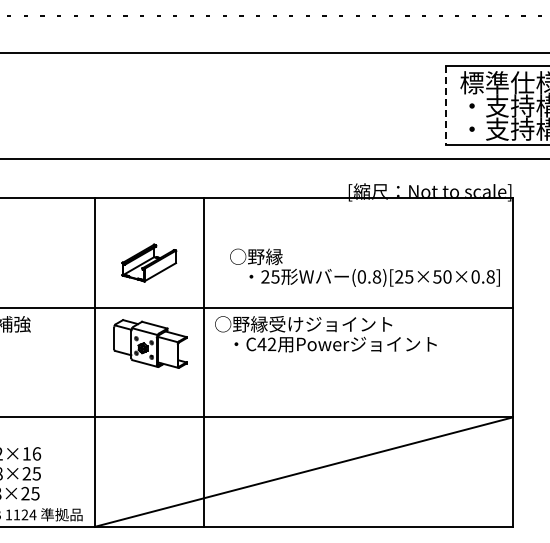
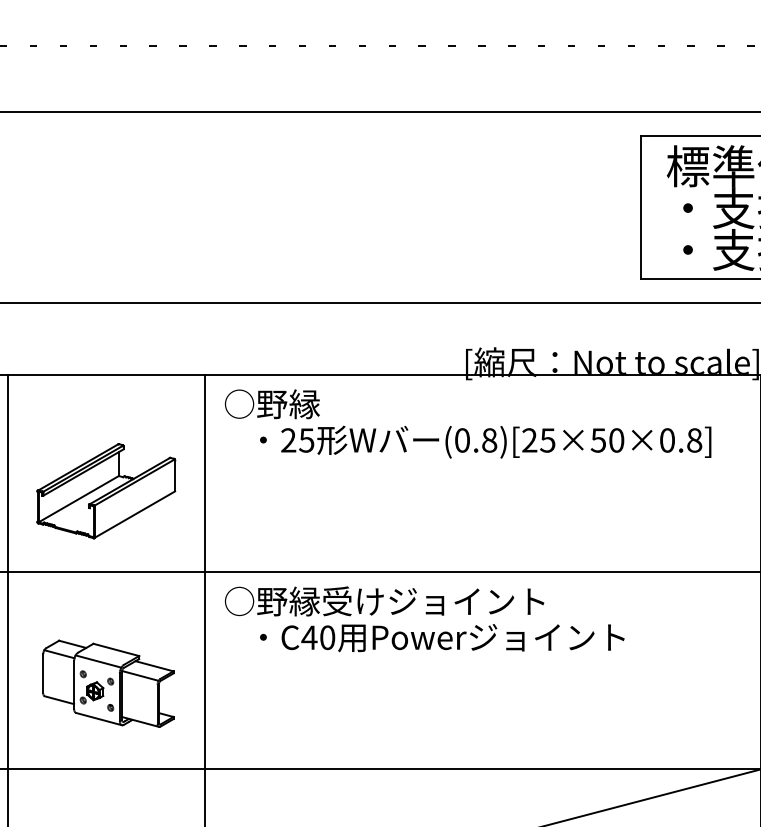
line: (446, 105) -> (641, 207), dashed -> solid
part: (149, 262) -> (106, 490), size x1.43
text: (364, 267) -> (467, 423), moved
part: (150, 343) -> (108, 682), moved
text: (271, 344) -> (326, 637), C42 -> C40

